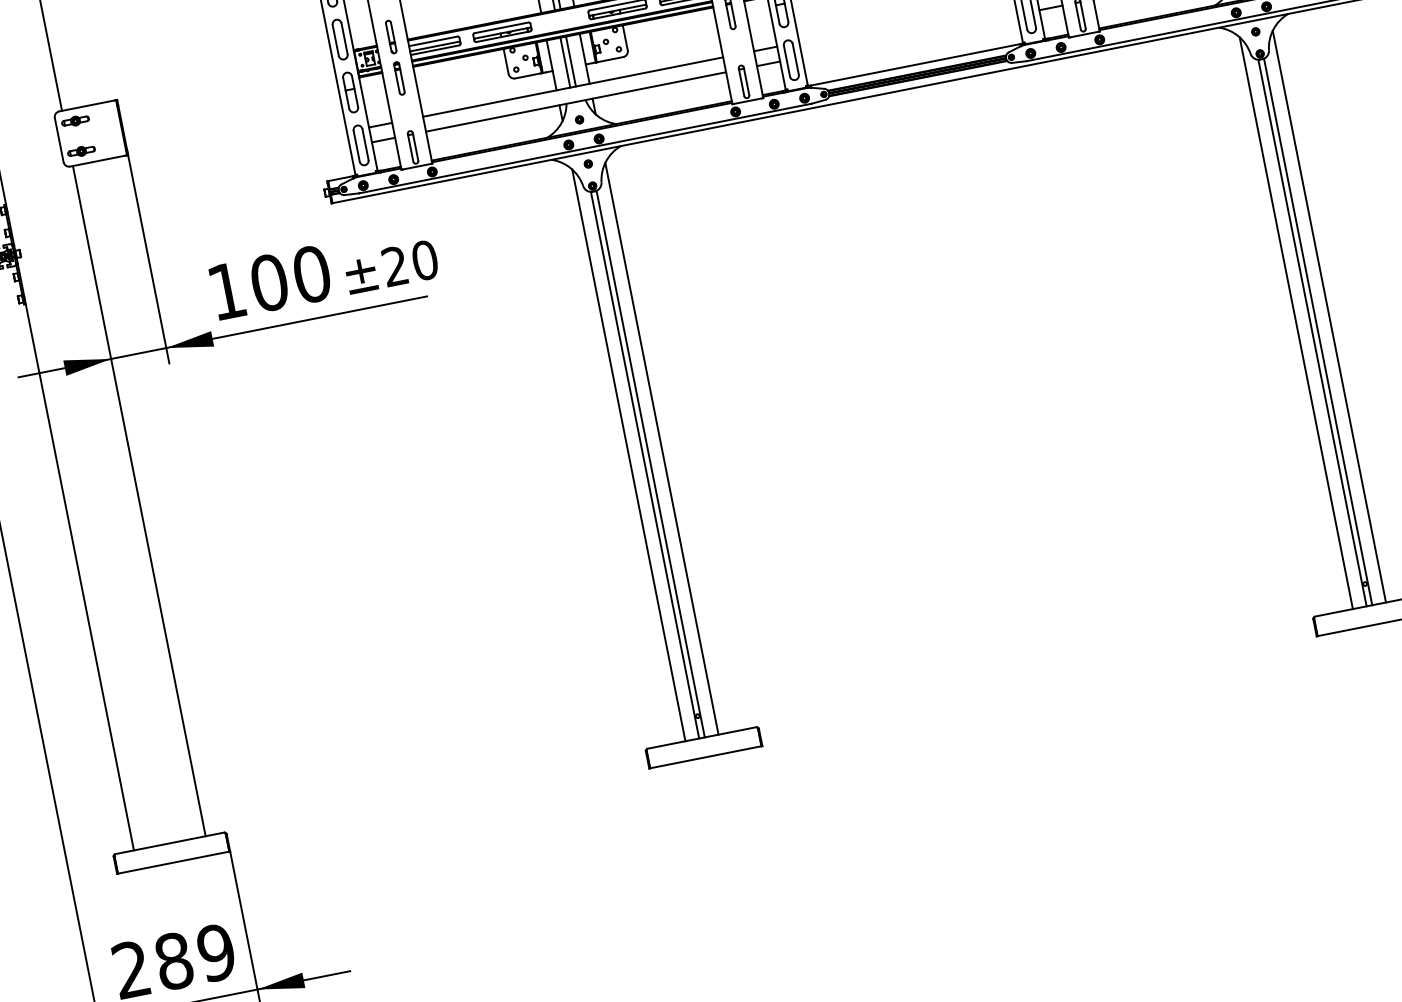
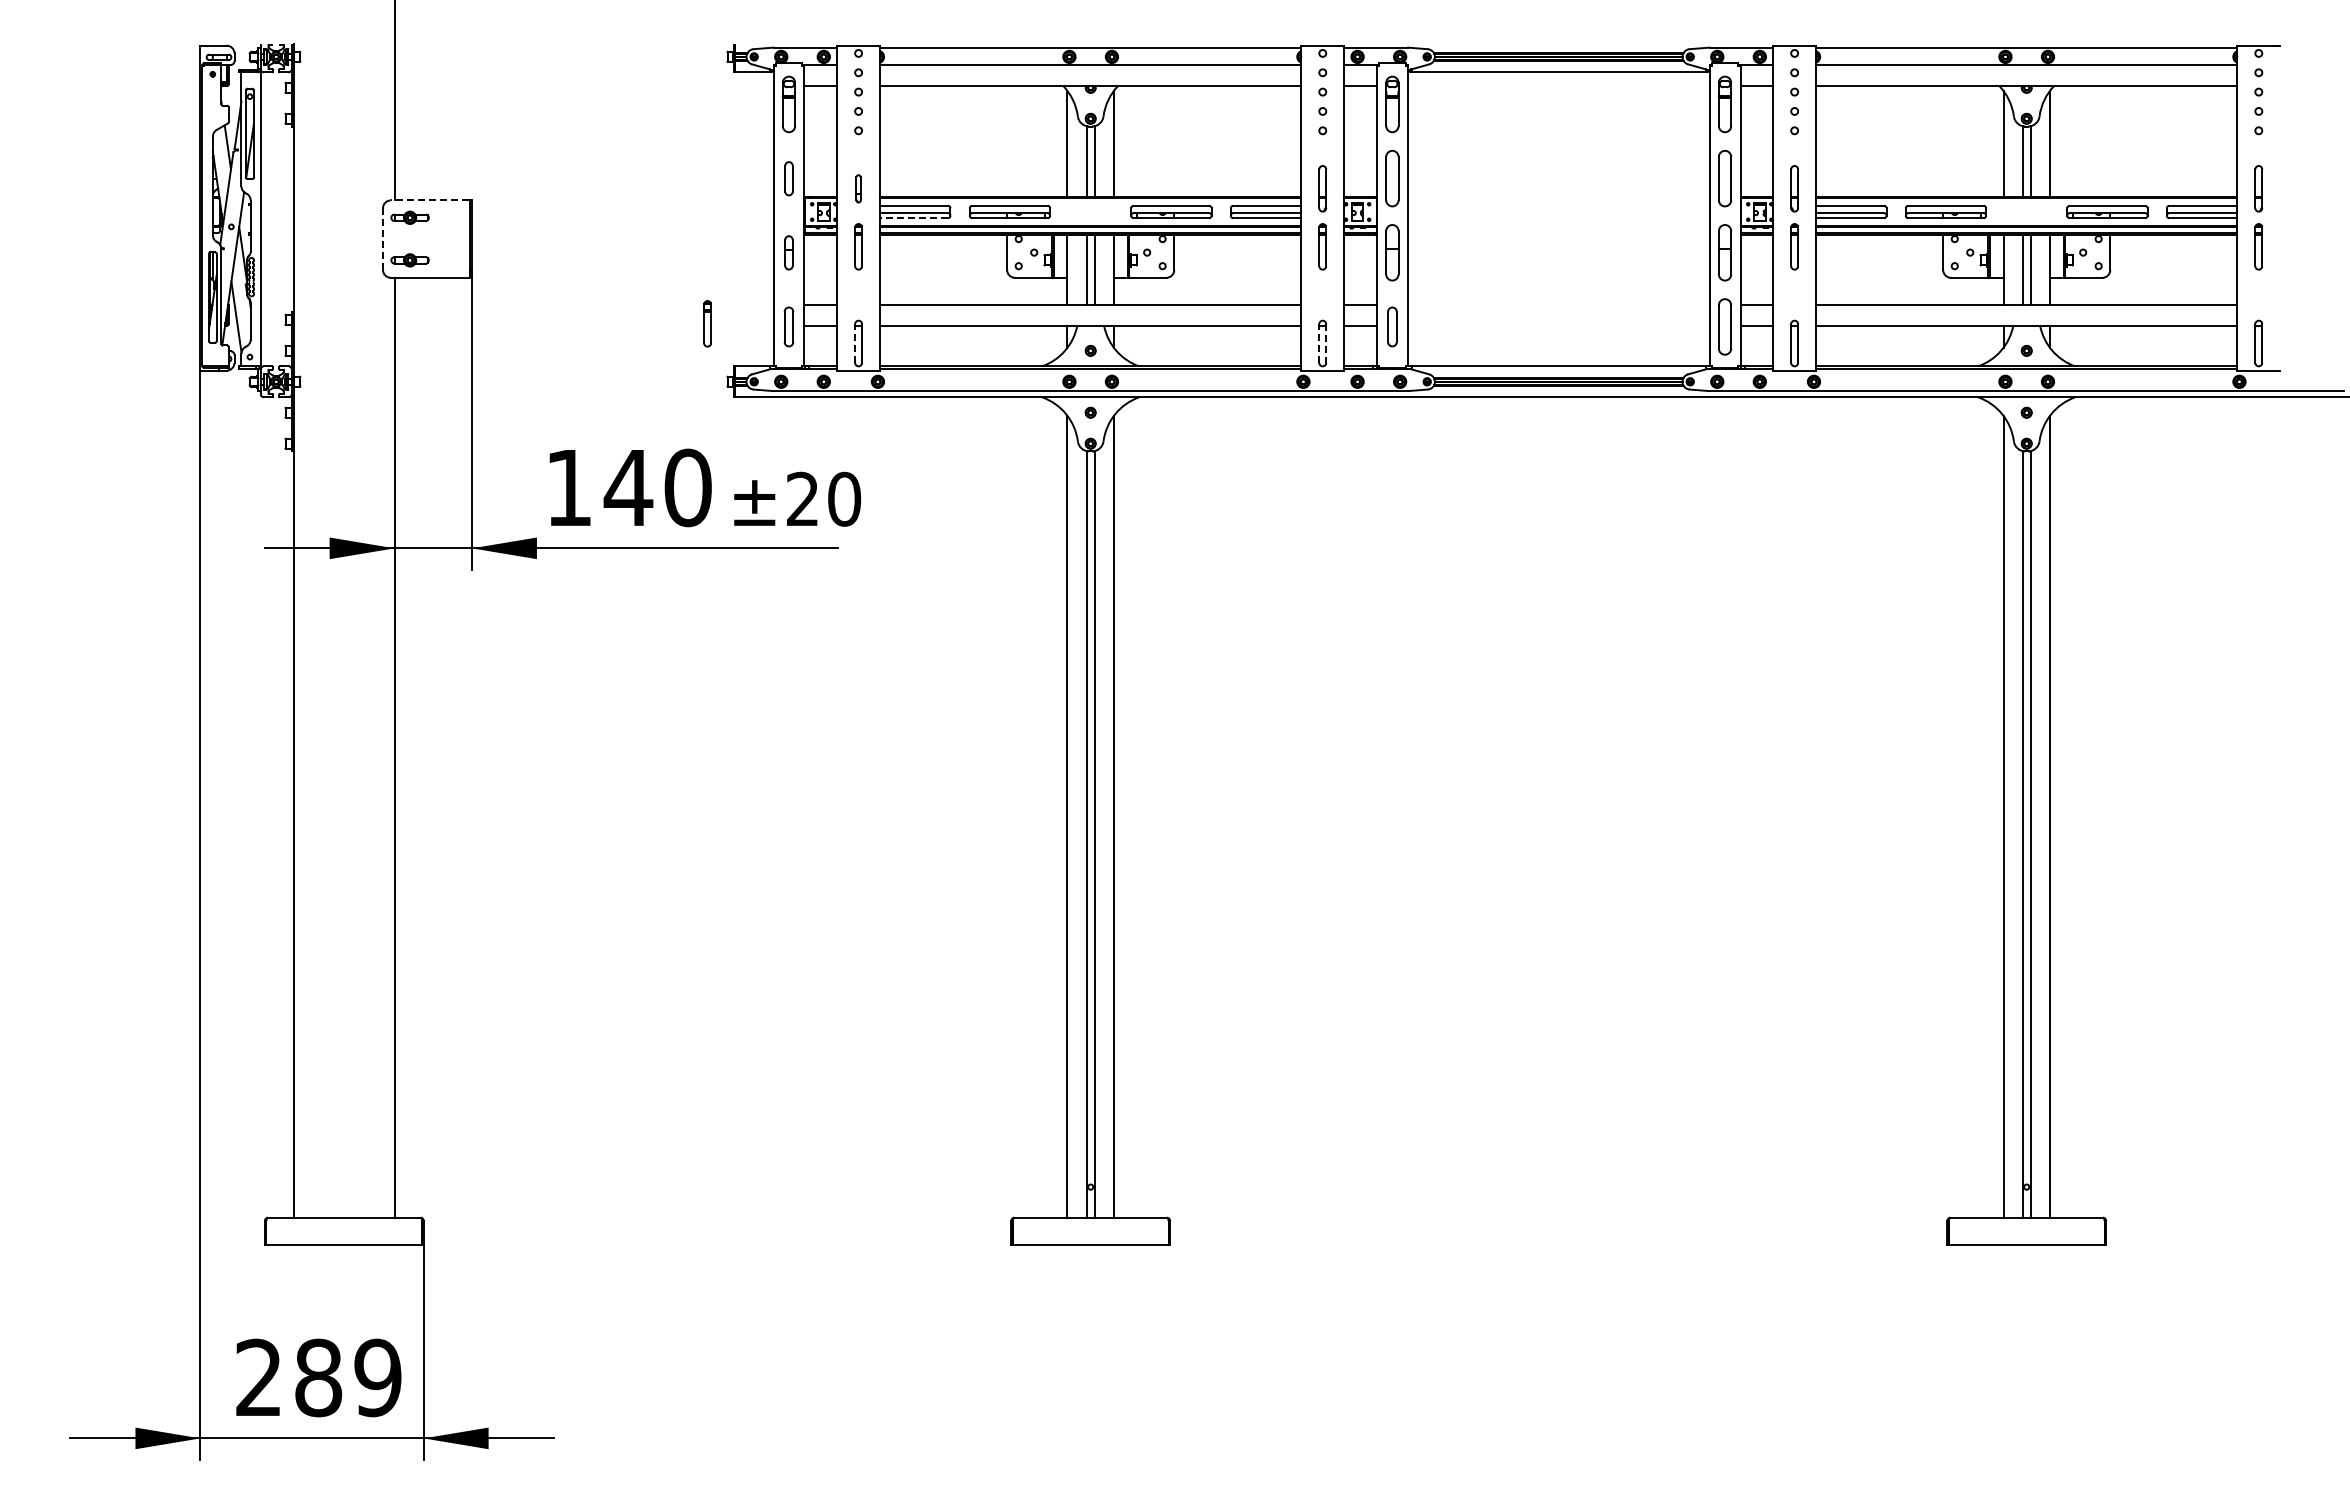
part: (391, 36) -> (858, 188), size x0.6
part: (339, 39) -> (788, 178), size x0.6
line: (435, 50) -> (914, 218), solid -> dashed
part: (791, 59) -> (1392, 326), size x0.7
line: (741, 82) -> (1319, 343), solid -> dashed
line: (746, 82) -> (1326, 344), solid -> dashed
part: (350, 92) -> (788, 252), size x0.6
line: (86, 106) -> (429, 200), solid -> dashed
line: (59, 140) -> (383, 239), solid -> dashed
part: (360, 145) -> (788, 326), size x0.7
line: (410, 147) -> (855, 343), solid -> dashed
part: (302, 154) -> (707, 323), added
text: (269, 282) -> (628, 487), 100 -> 140

